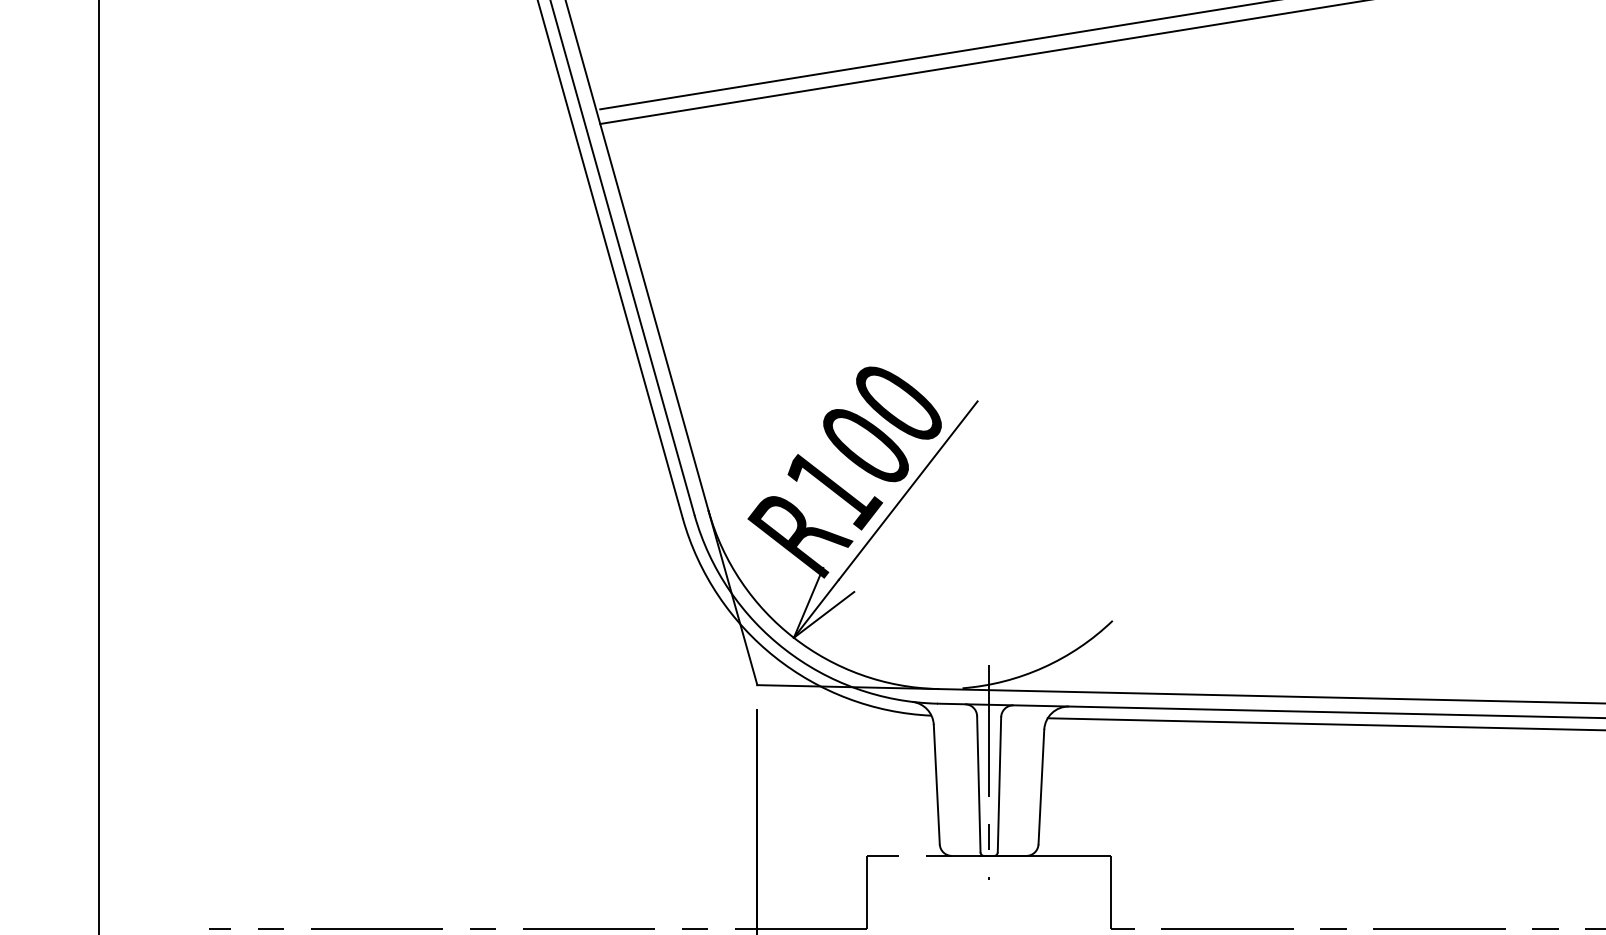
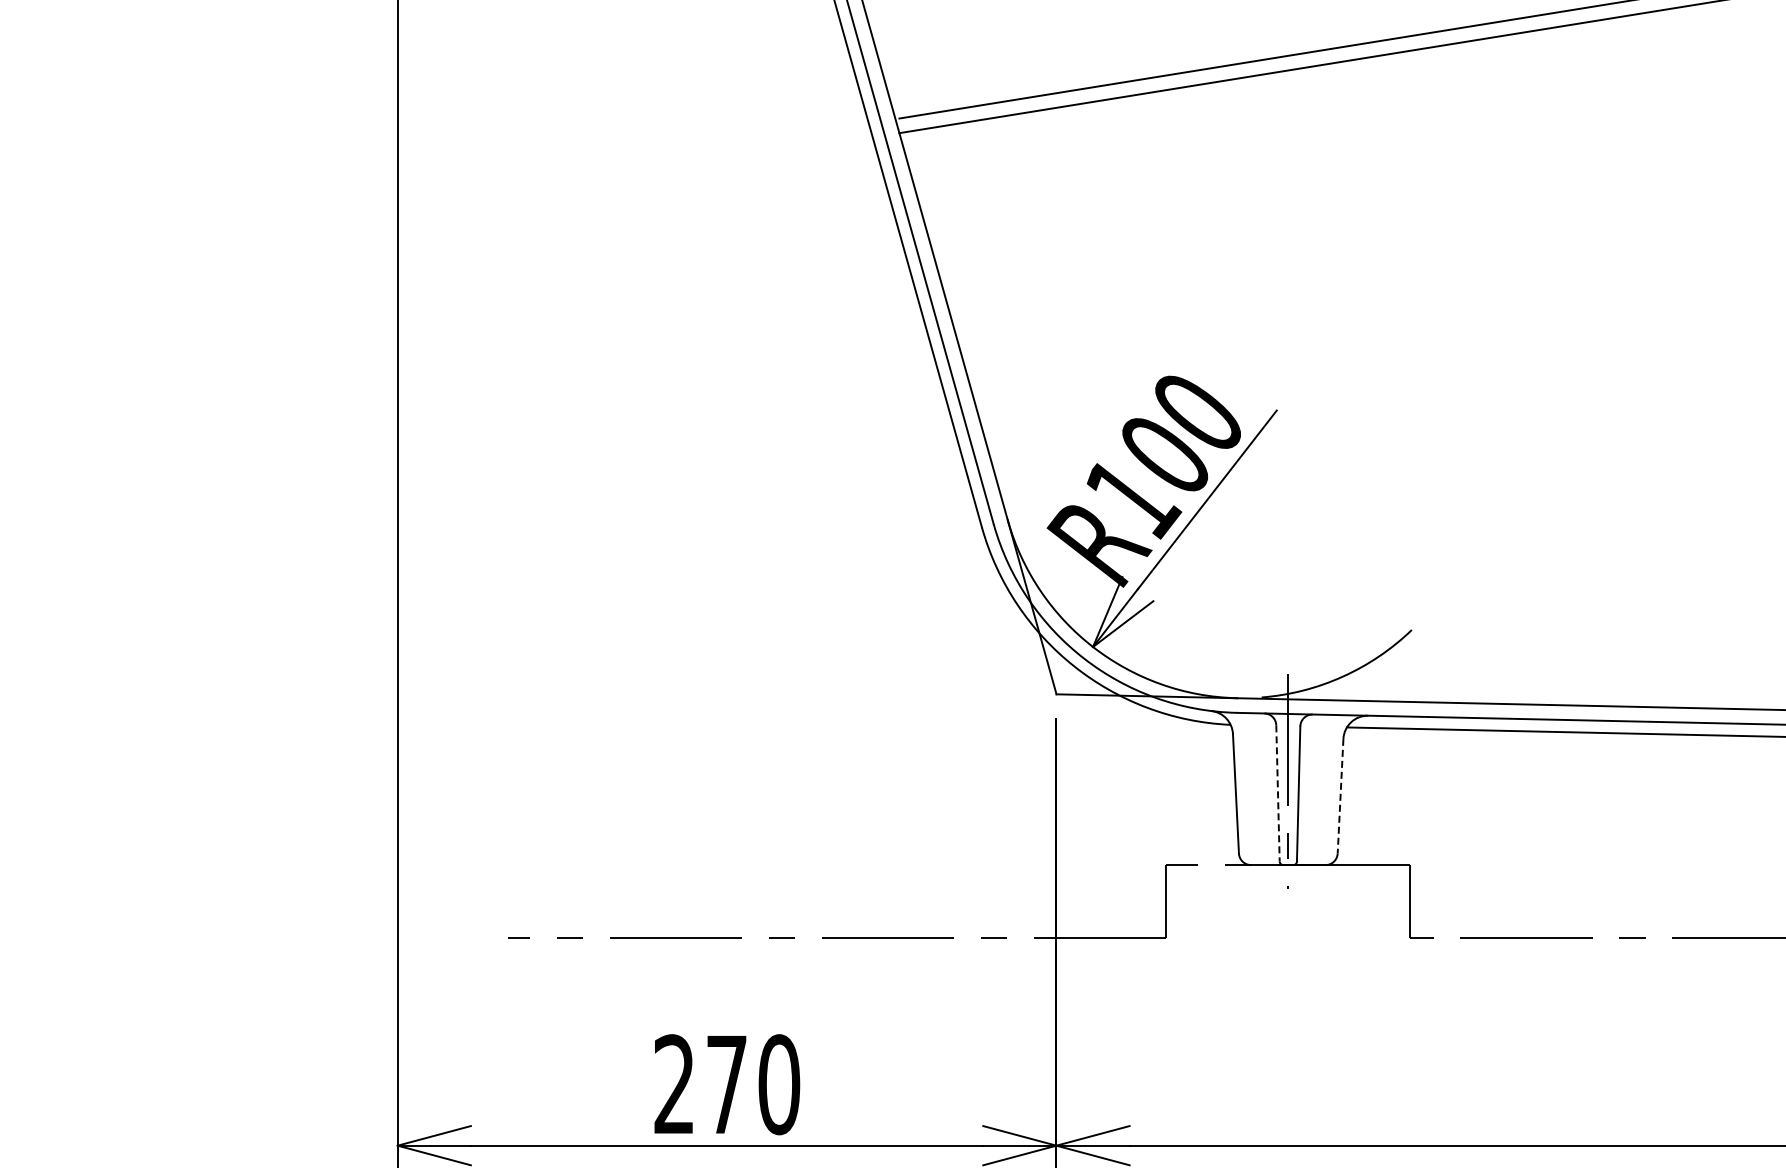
line: (979, 784) -> (1278, 793), solid -> dashed
line: (1041, 787) -> (1340, 796), solid -> dashed

